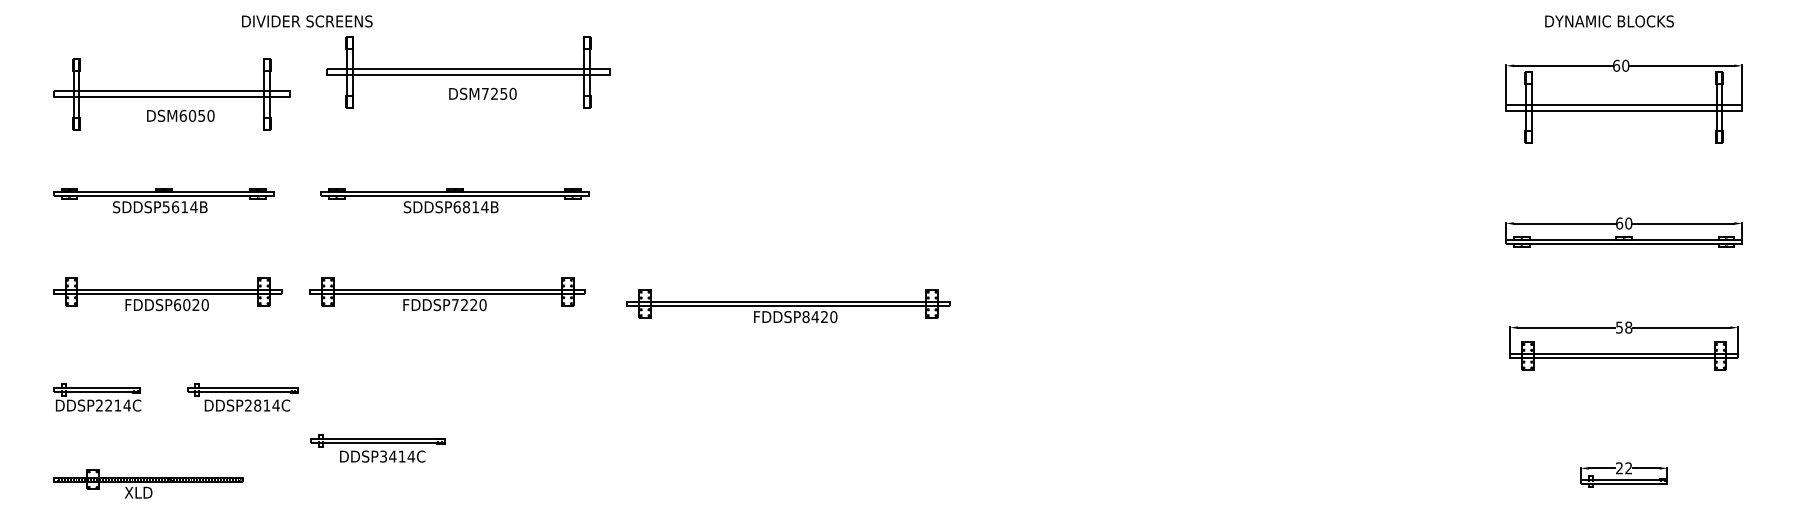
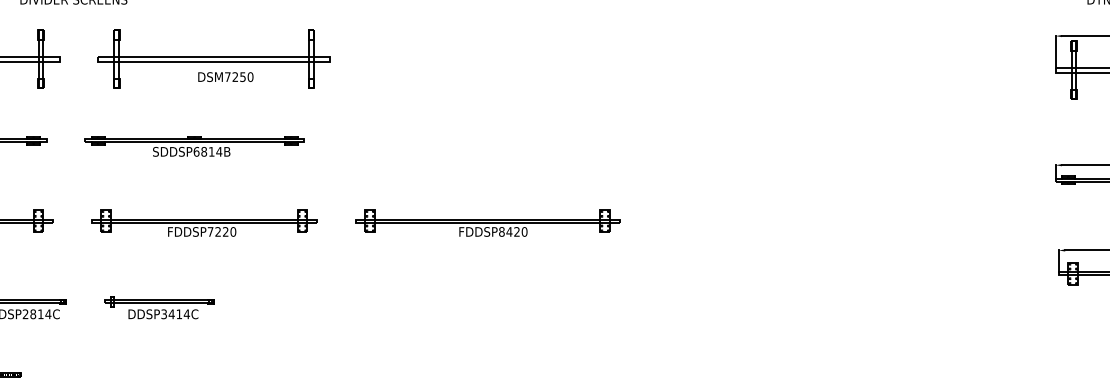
part: (468, 72) -> (214, 59), moved
part: (447, 294) -> (204, 223), moved
part: (788, 306) -> (487, 223), moved
part: (377, 448) -> (159, 307), moved

